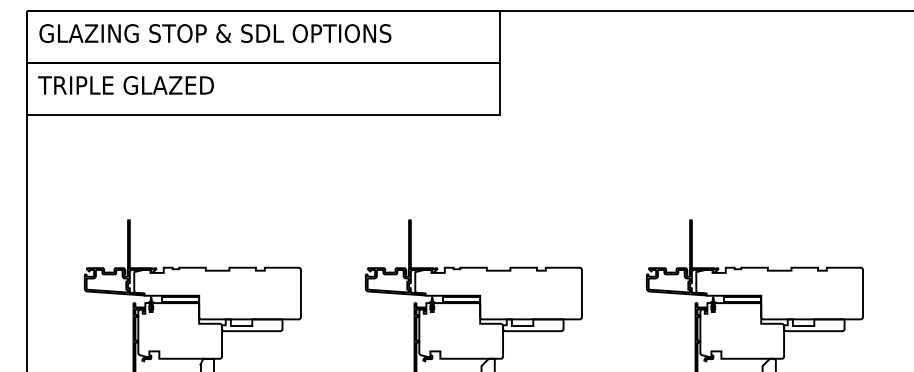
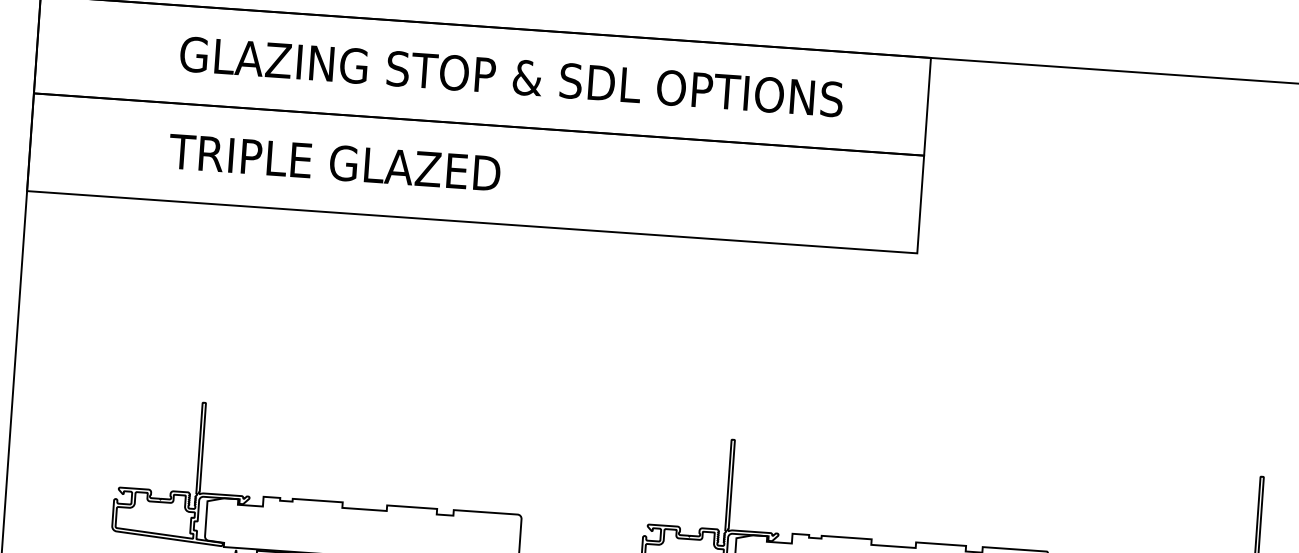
text: (215, 33) -> (511, 76), moved
text: (125, 85) -> (333, 162), moved

